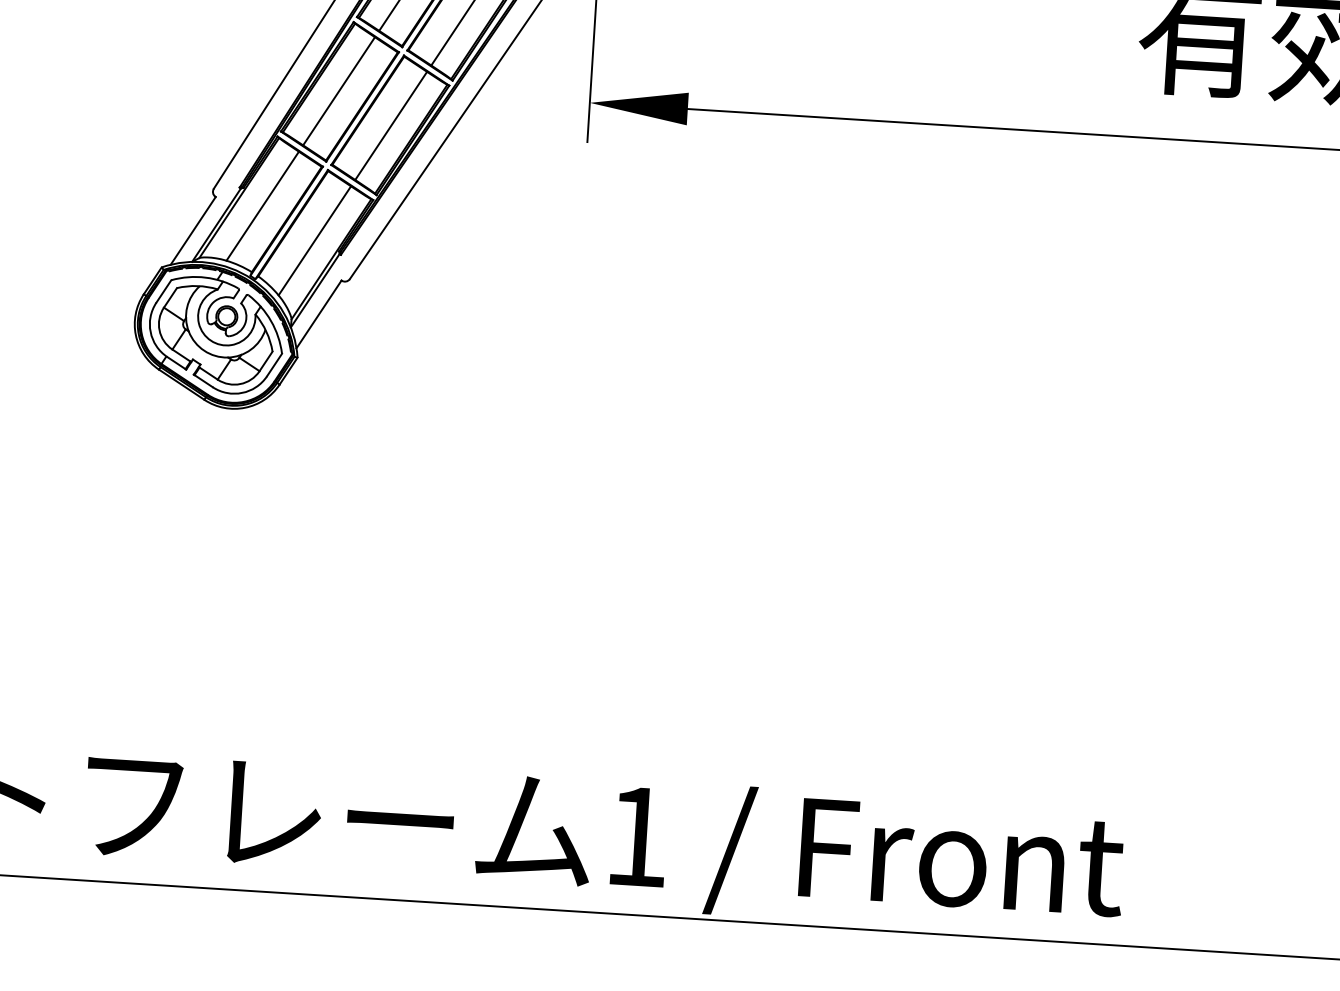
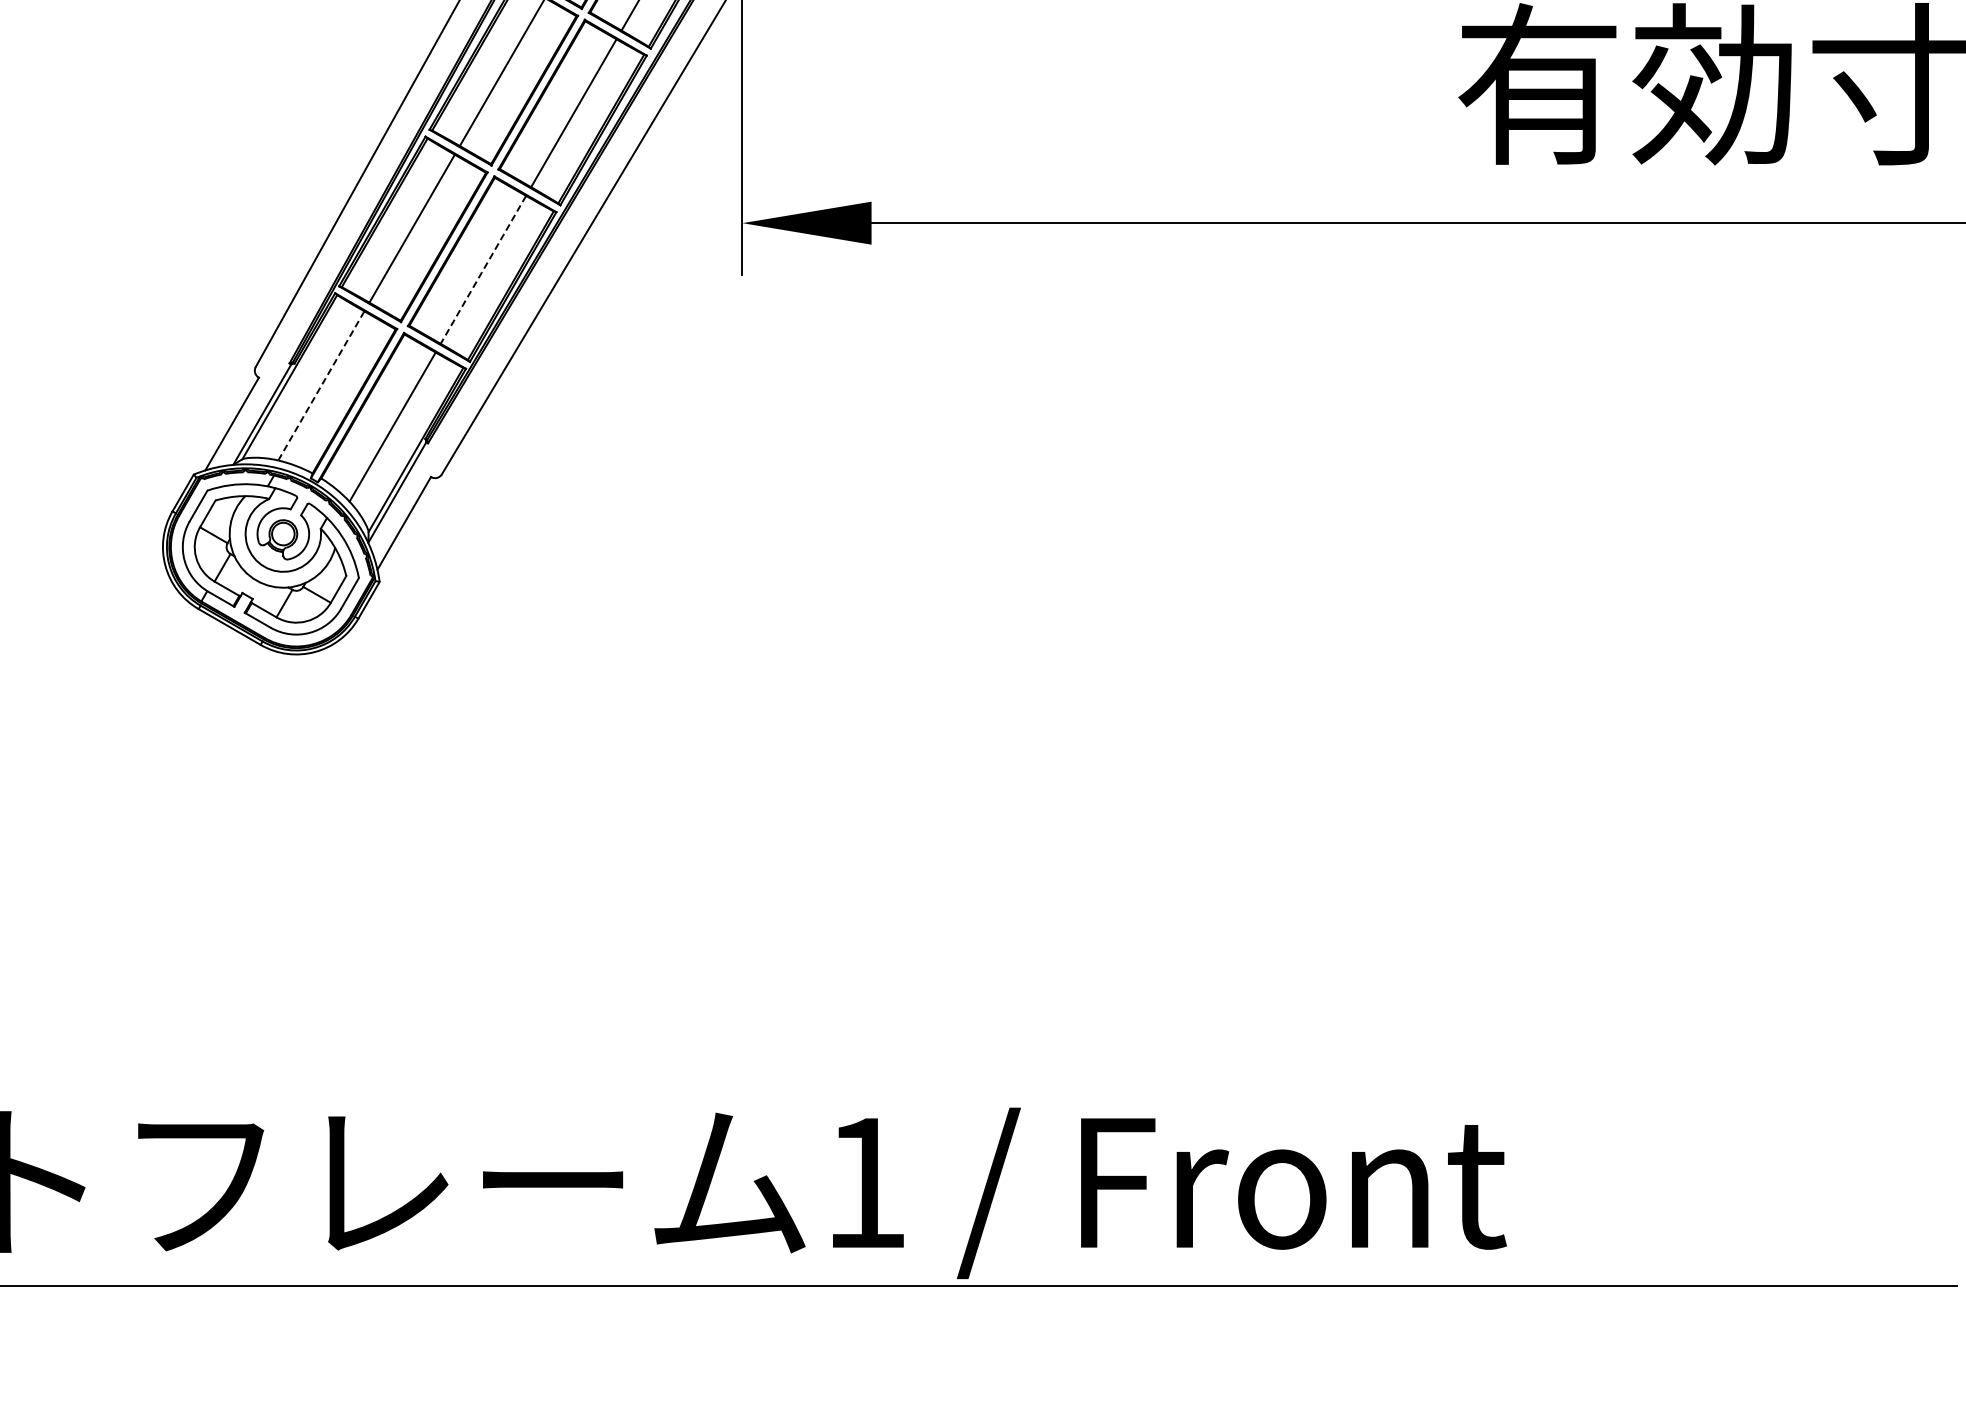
line: (391, 126) -> (483, 270), solid -> dashed
line: (262, 205) -> (321, 385), solid -> dashed

